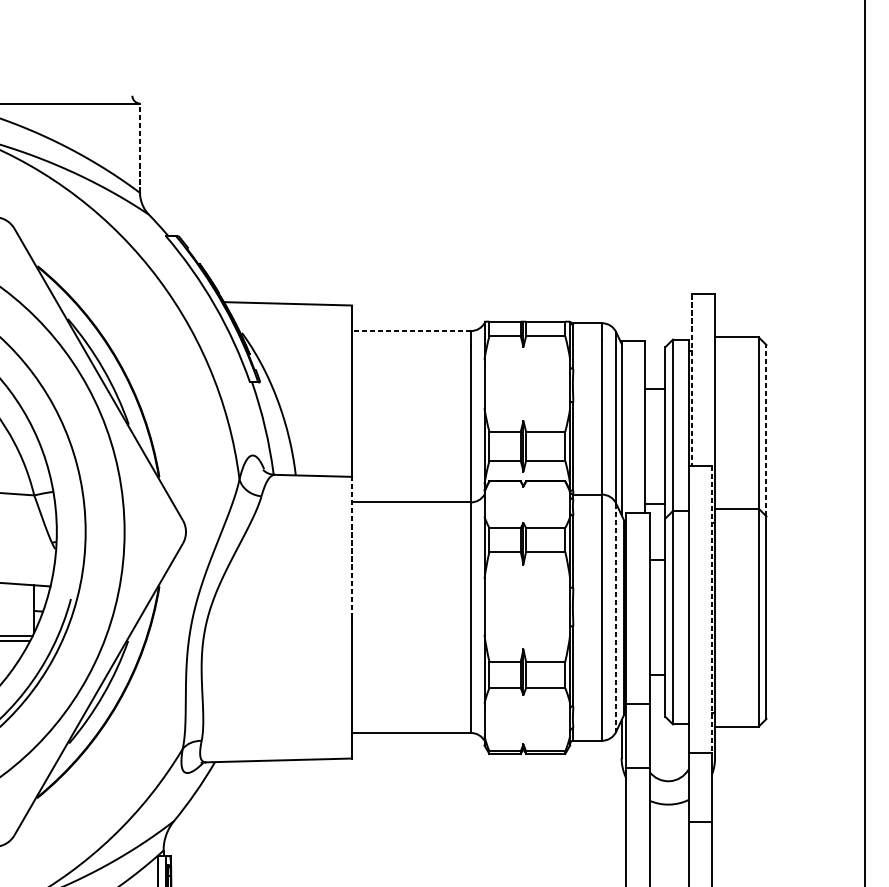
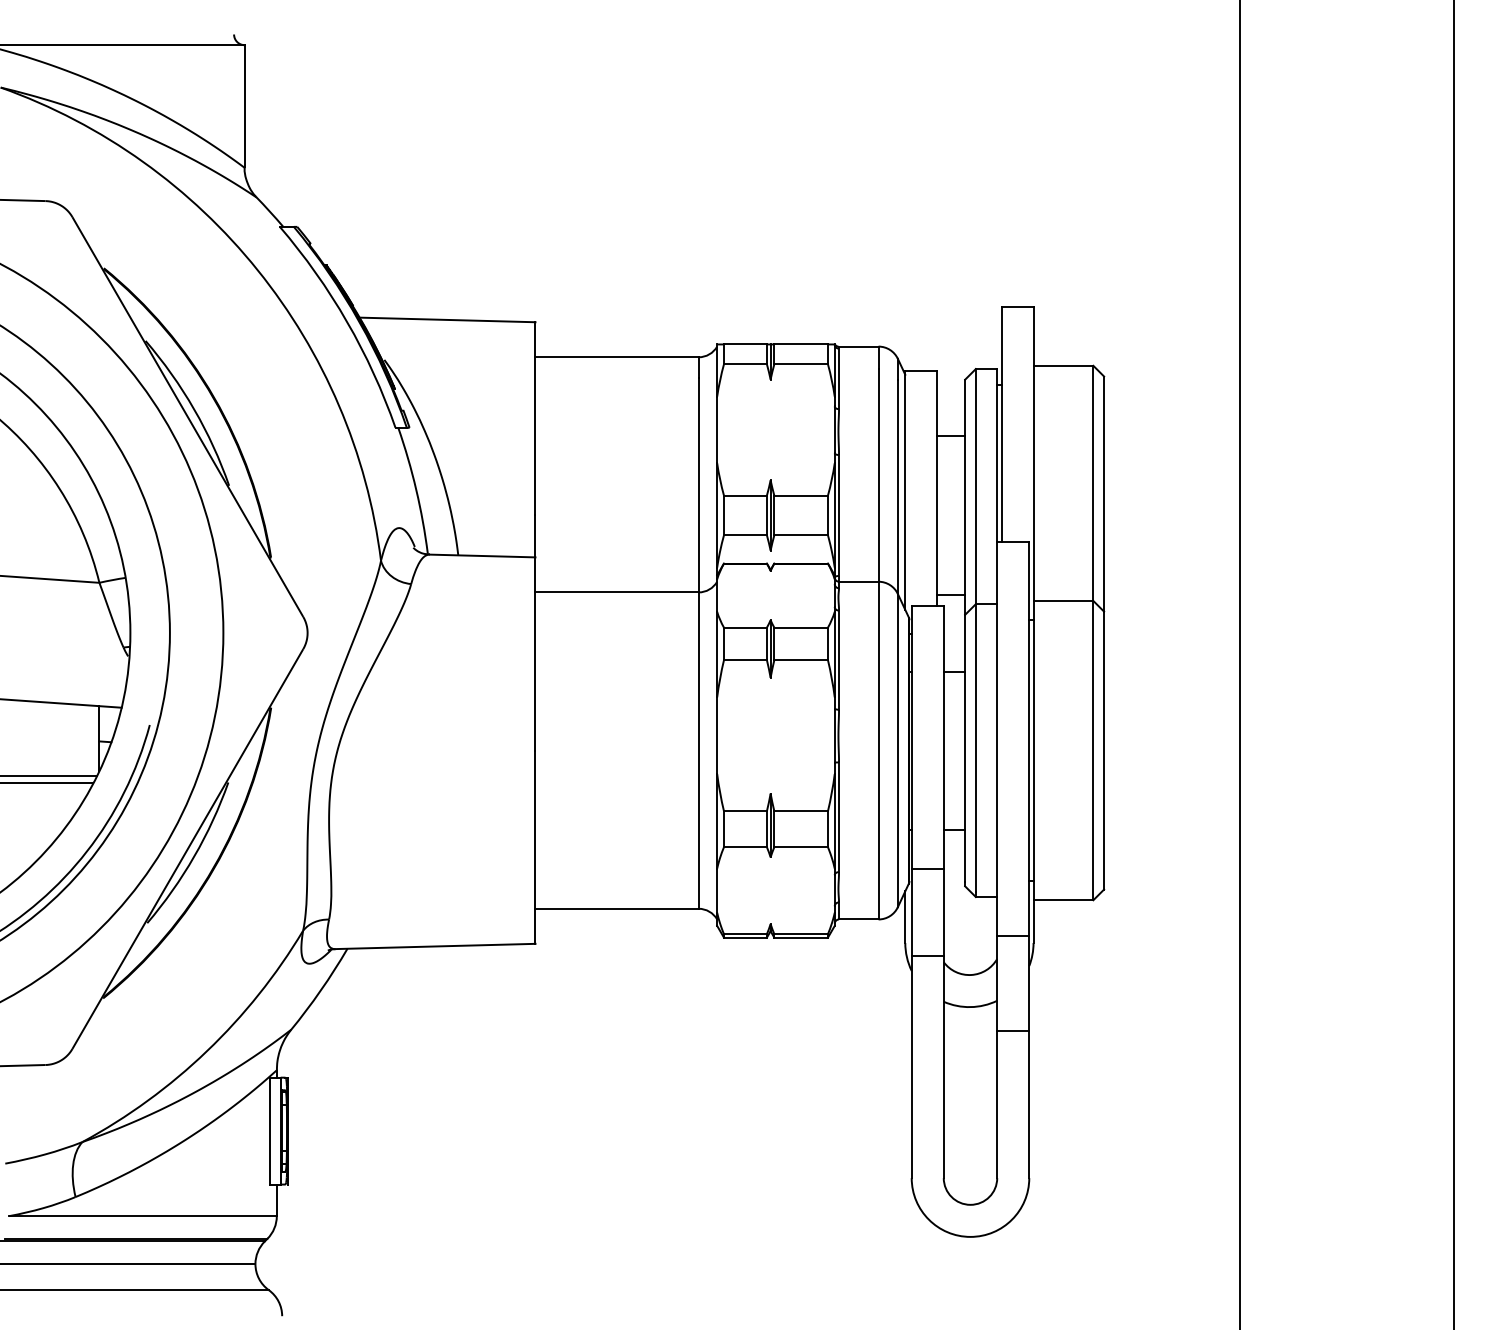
line: (140, 147) -> (244, 105), dashed -> solid
line: (411, 331) -> (617, 357), dashed -> solid
line: (691, 380) -> (1001, 424), dashed -> solid
line: (766, 431) -> (1104, 494), dashed -> solid
line: (352, 546) -> (535, 653), dashed -> solid
line: (712, 609) -> (1029, 739), dashed -> solid
line: (615, 617) -> (897, 750), dashed -> solid

